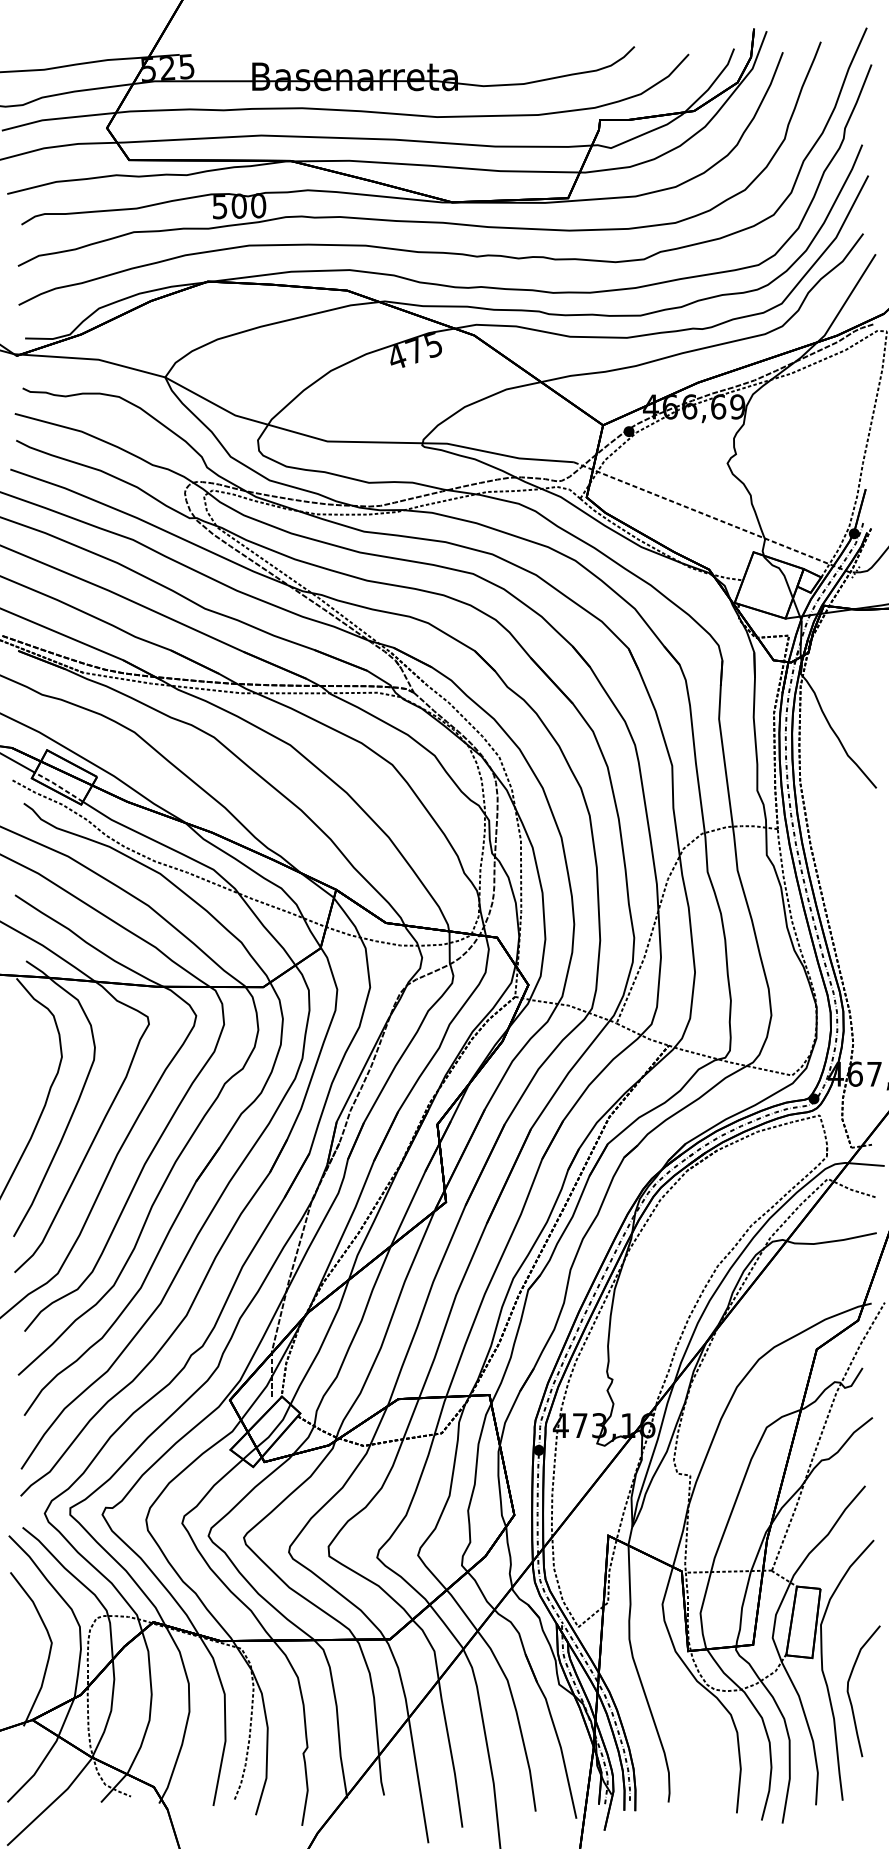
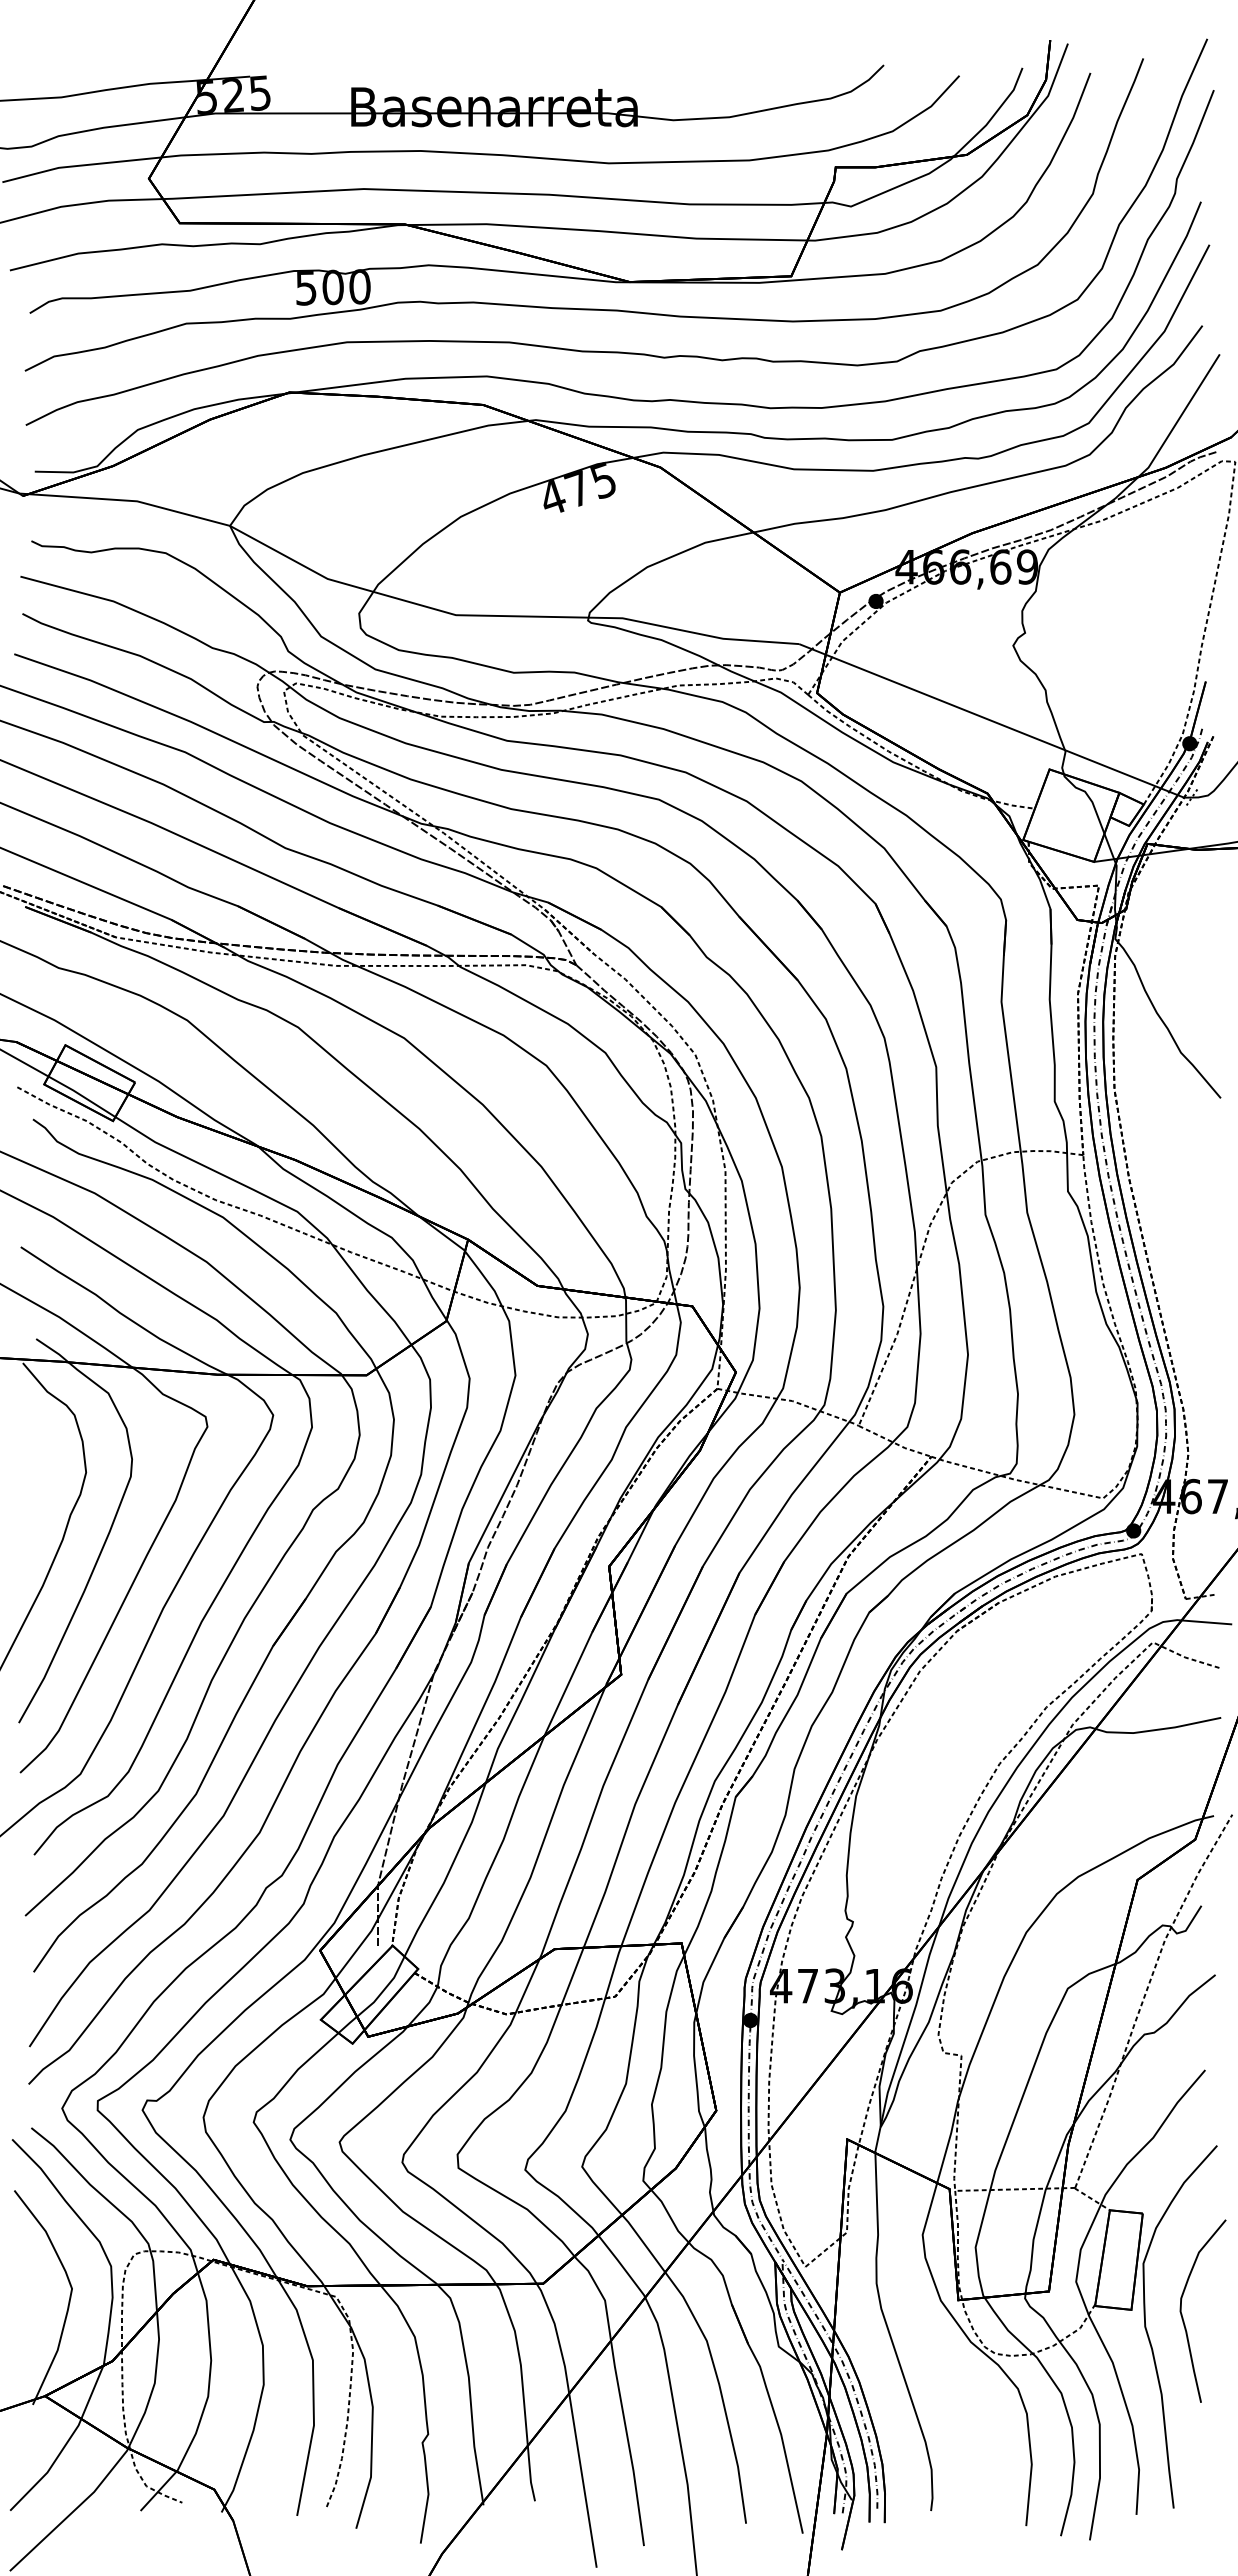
line: (714, 518) -> (995, 722), dashed -> solid
line: (58, 786) -> (81, 1095), dashed -> solid
curve: (849, 1693) -> (1182, 2313), moved

